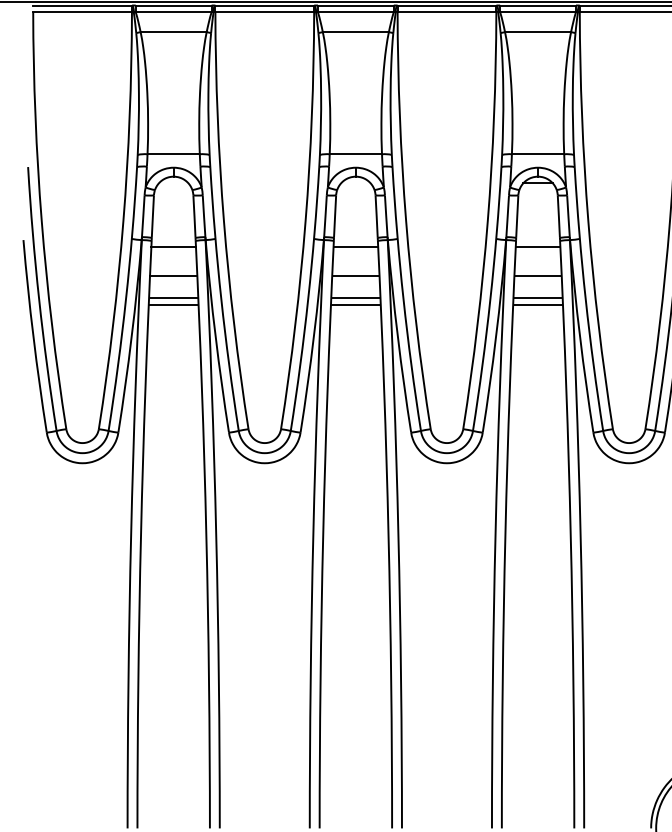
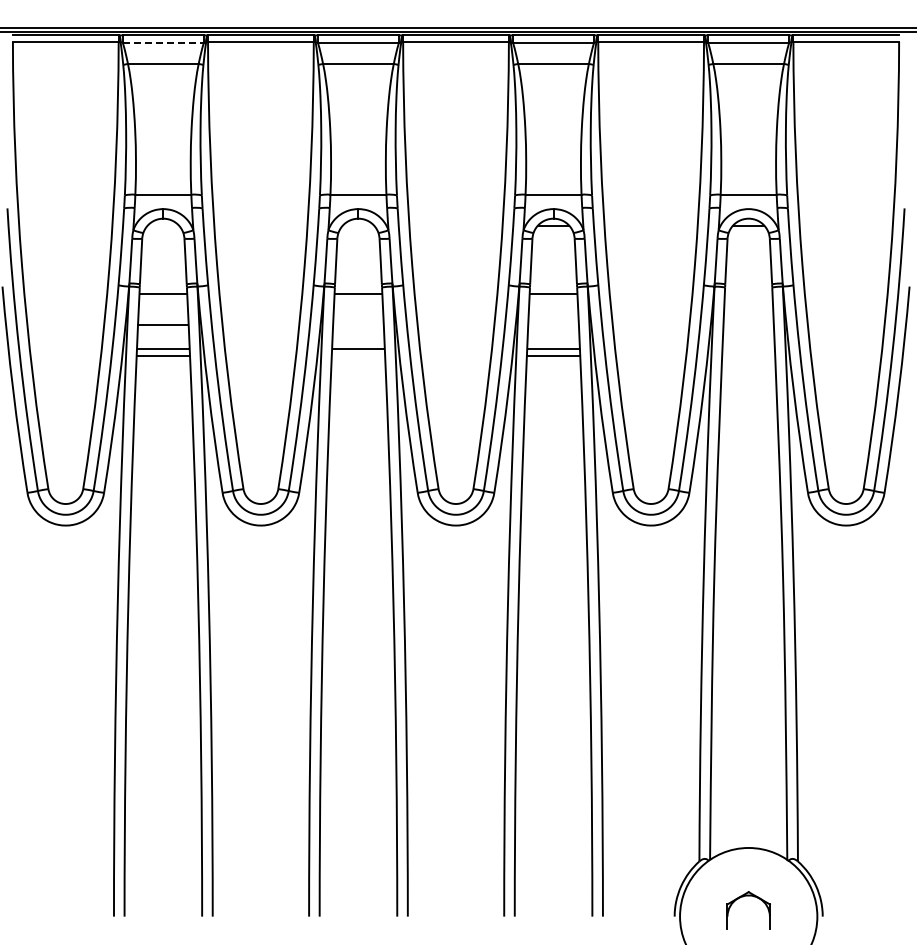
line: (173, 12) -> (163, 42), solid -> dashed
line: (355, 276) -> (358, 325), removed
line: (537, 276) -> (553, 325), removed
line: (355, 305) -> (358, 356), removed

